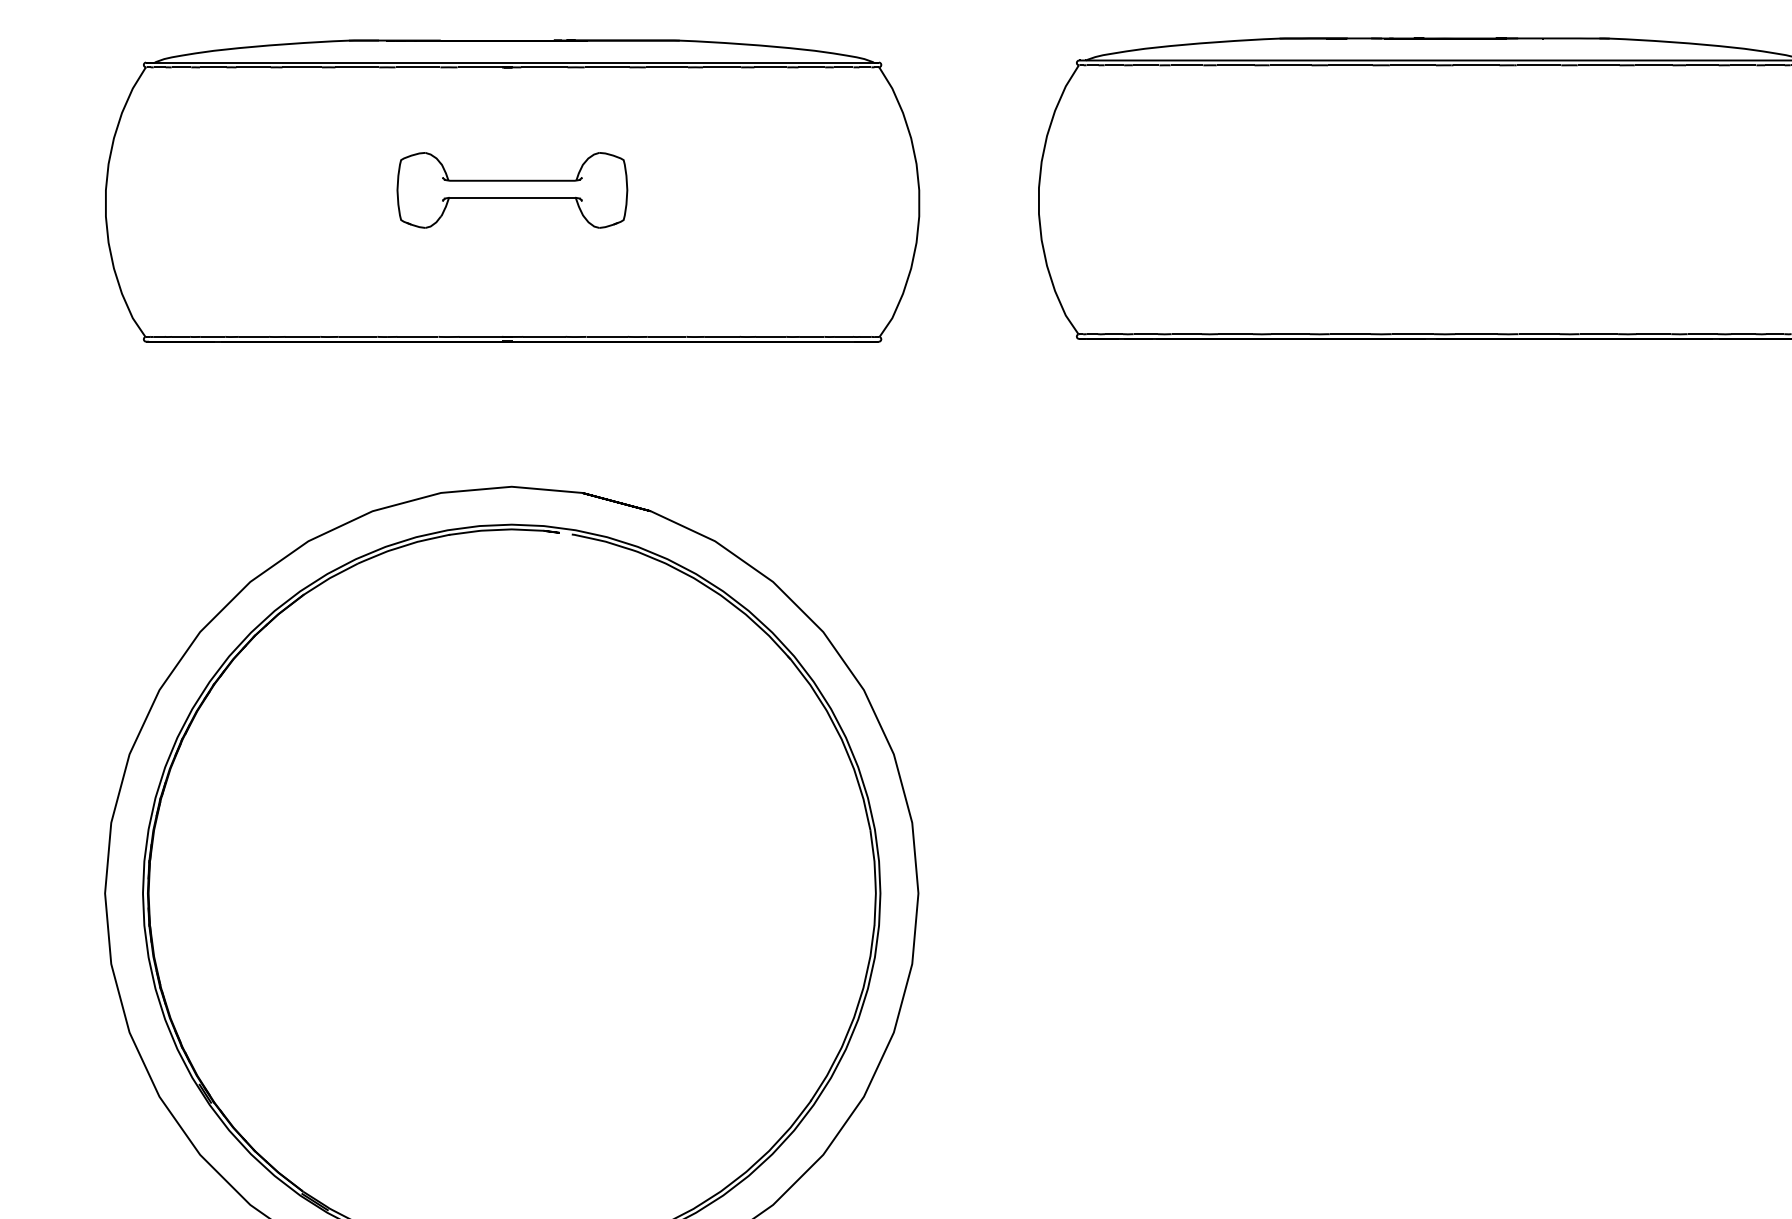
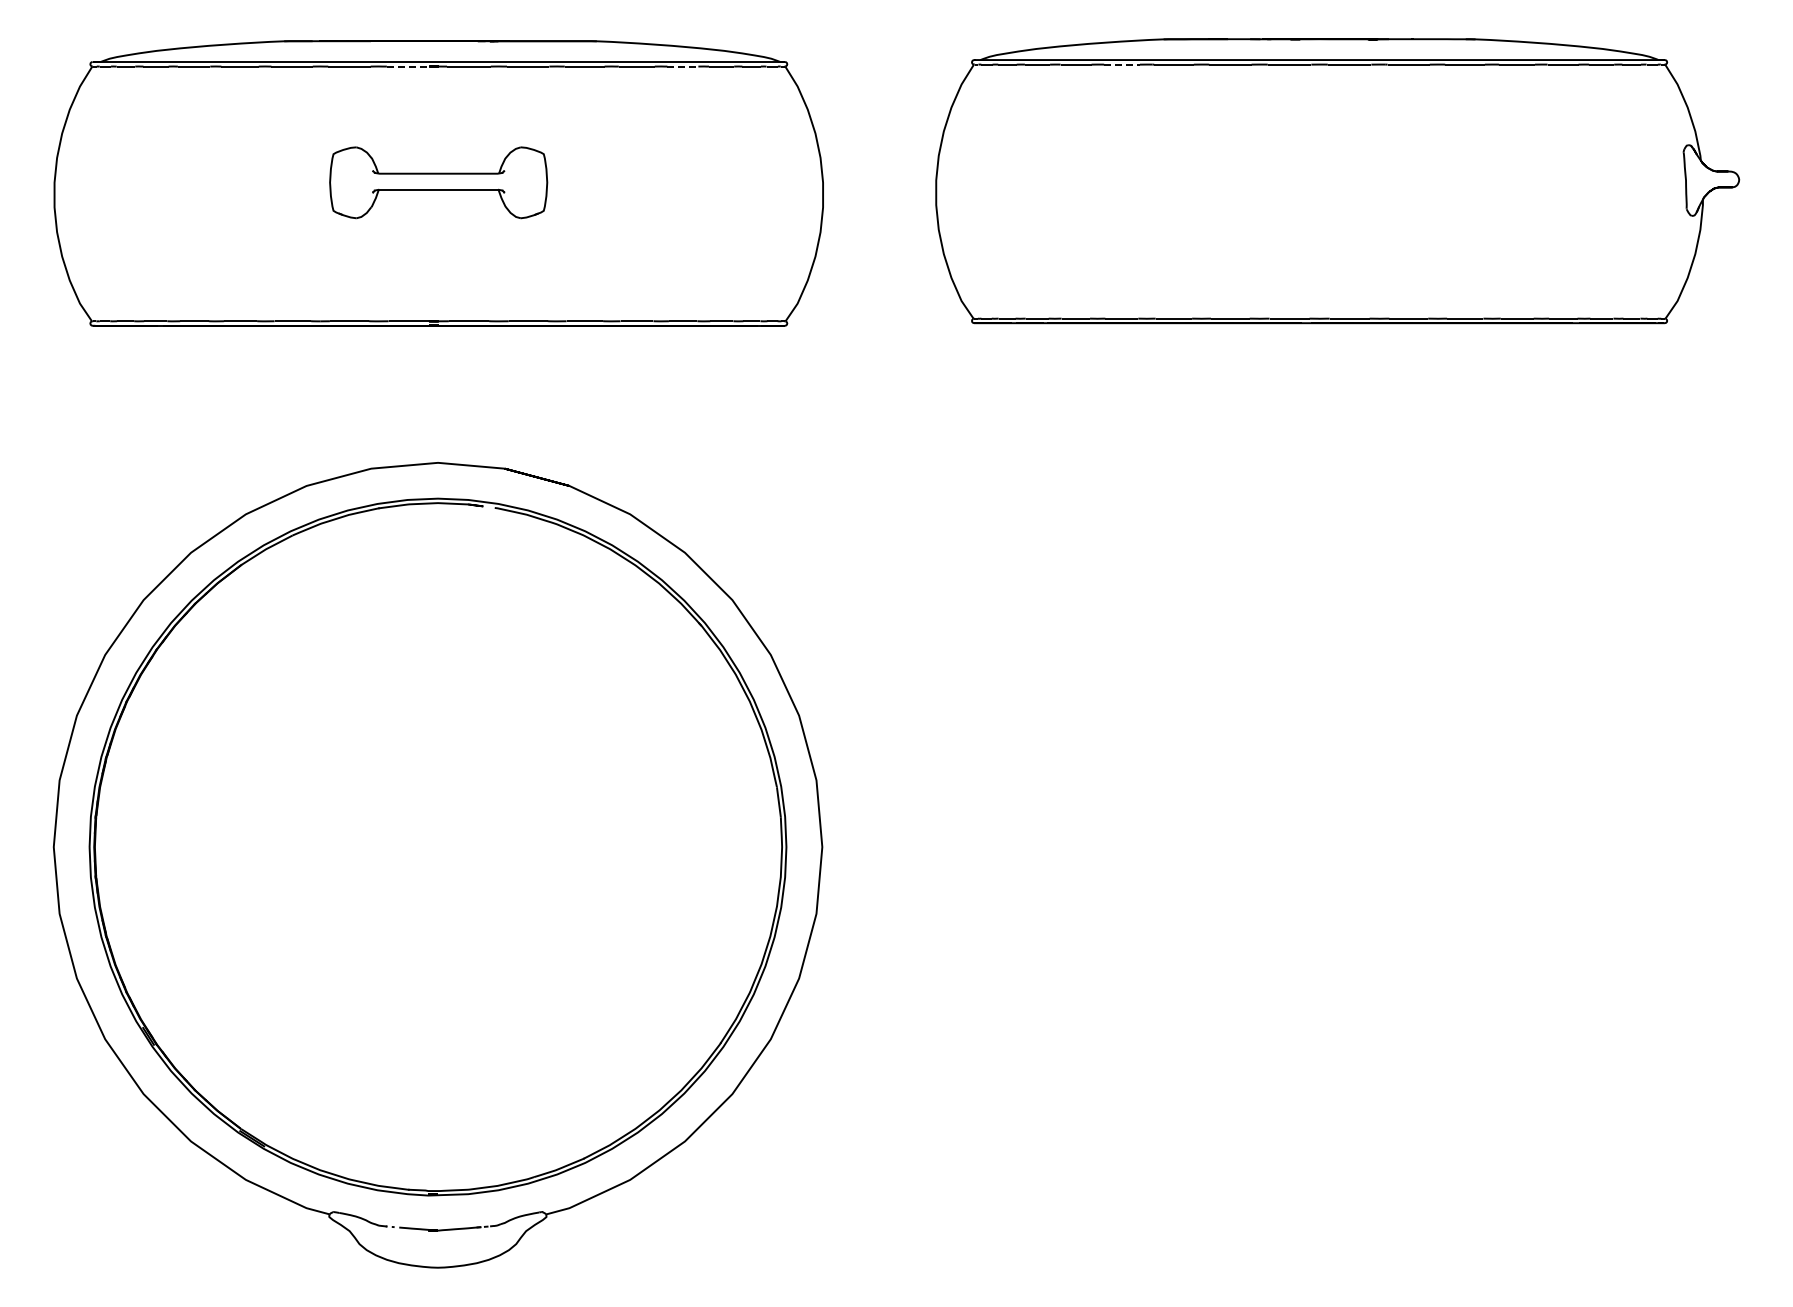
line: (1235, 65) -> (1121, 64), solid -> dashed
line: (480, 67) -> (408, 66), solid -> dashed
line: (771, 67) -> (683, 66), solid -> dashed

